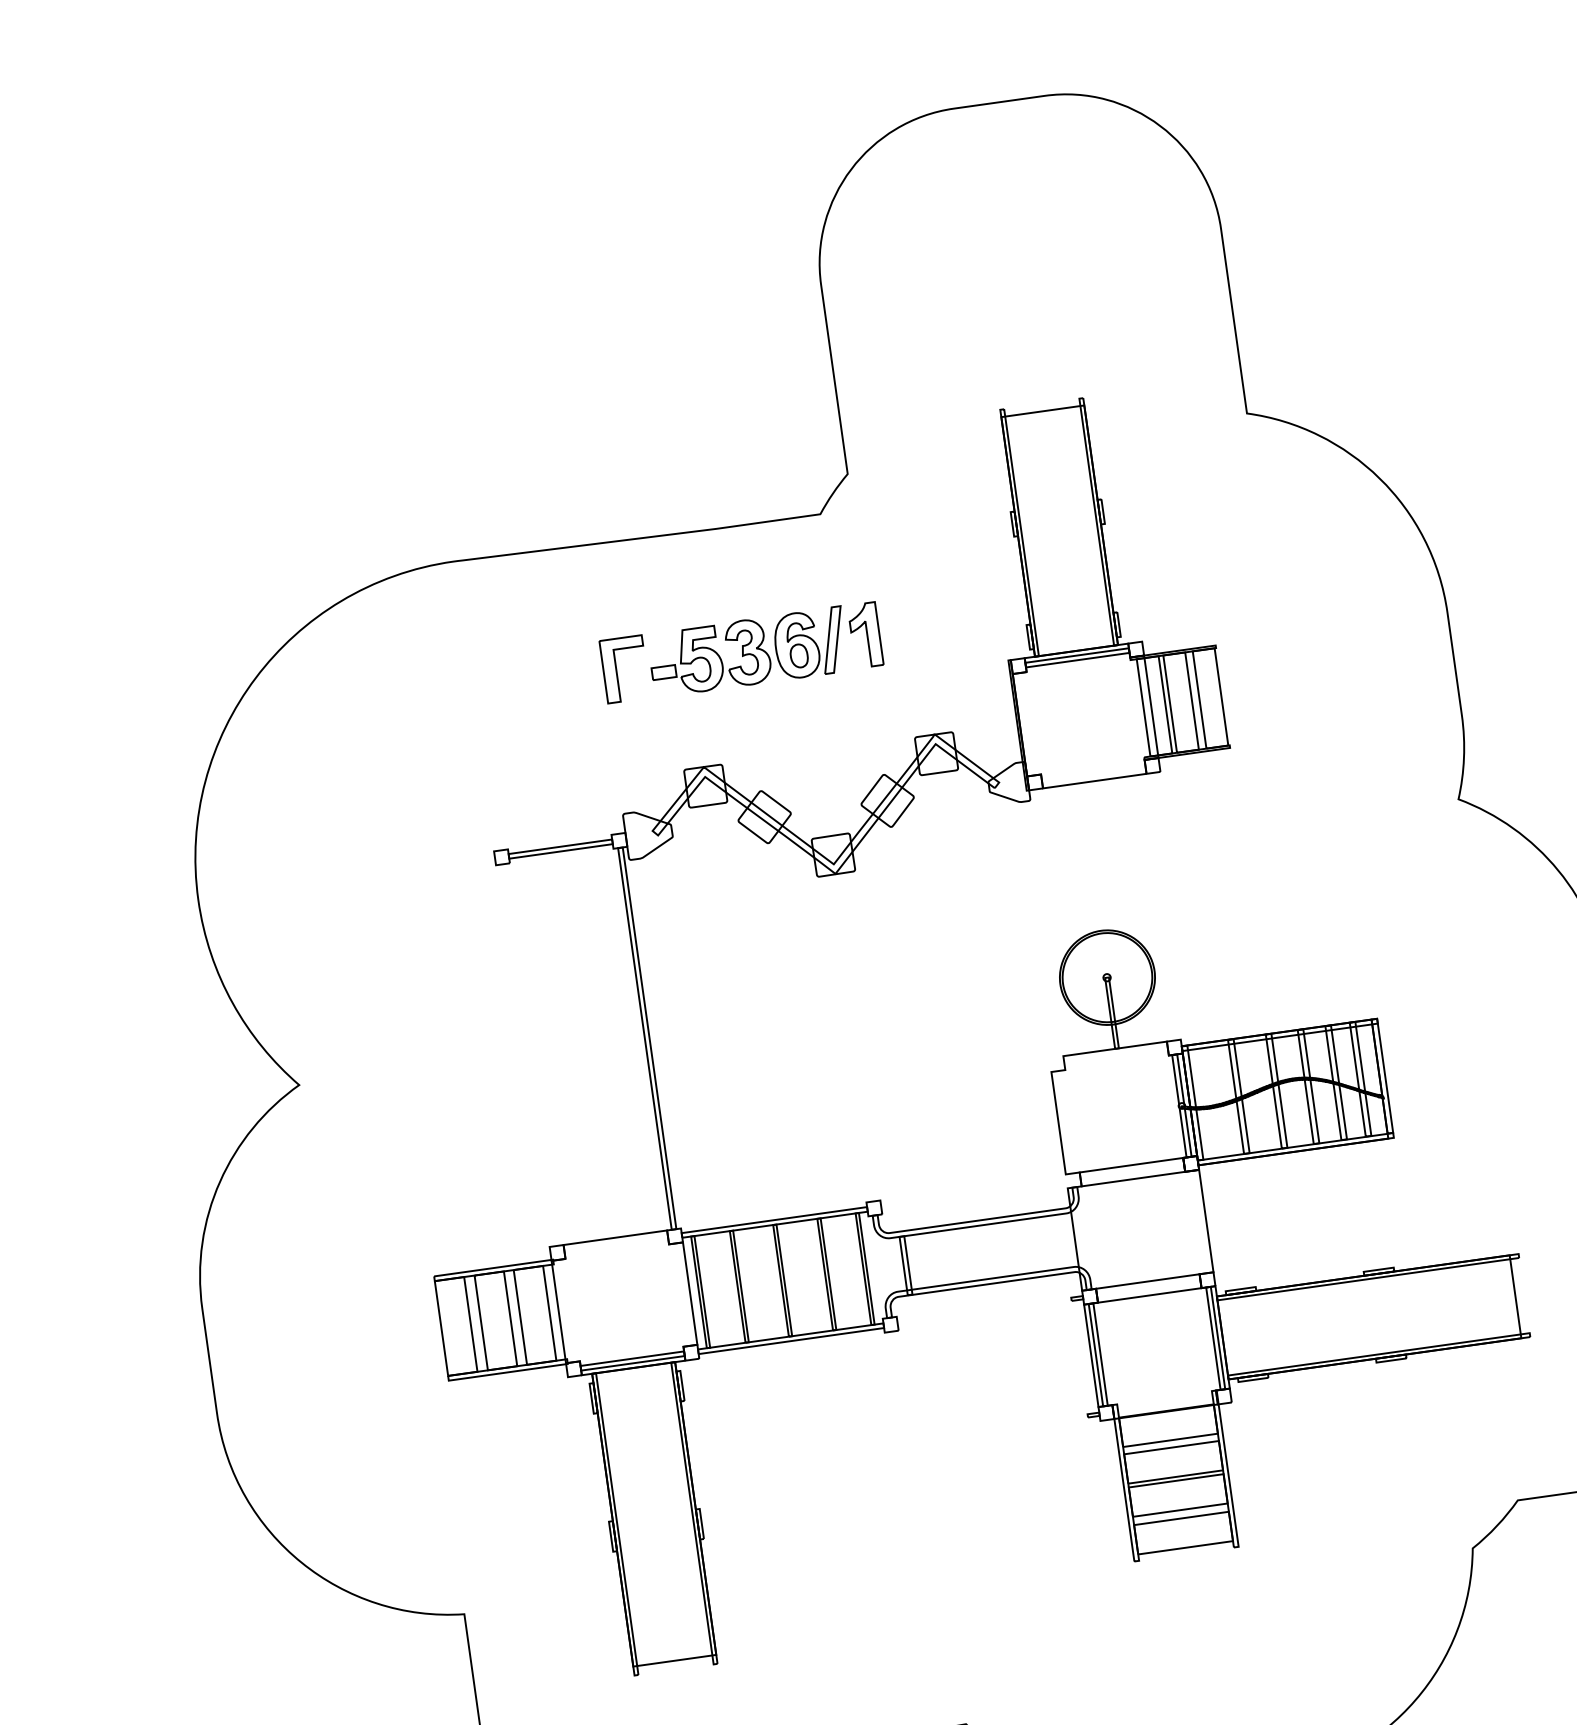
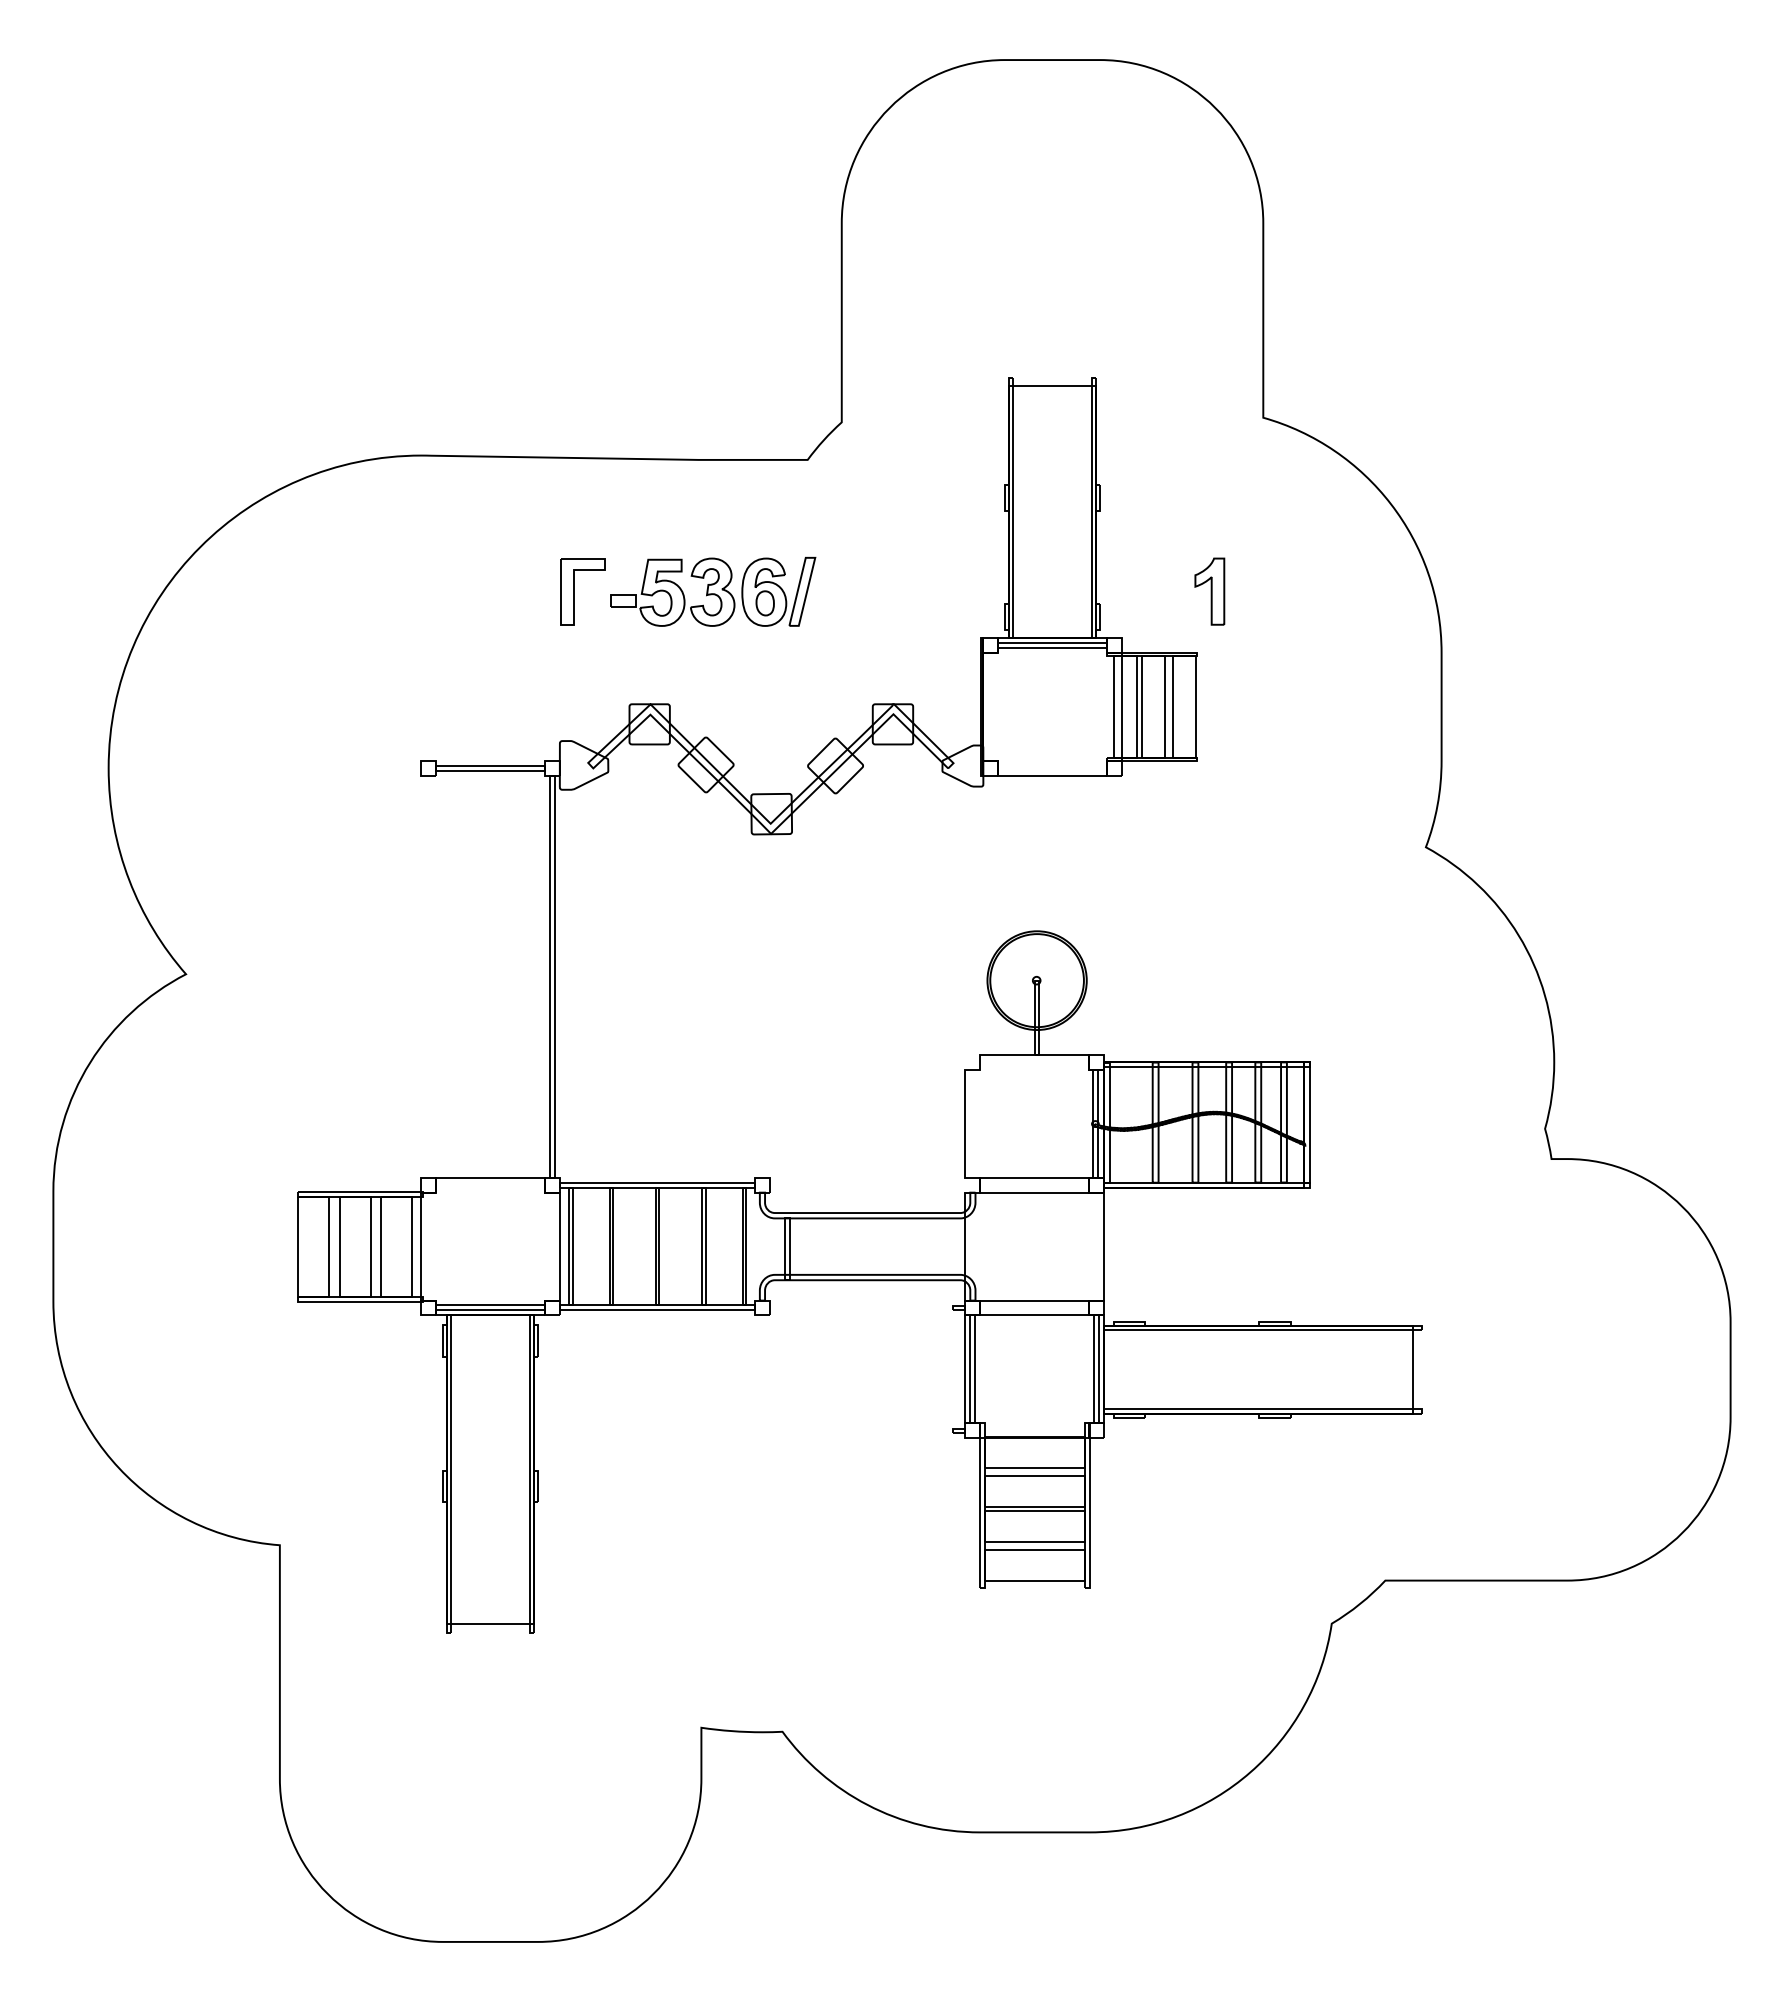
part: (865, 635) -> (1209, 591), moved

